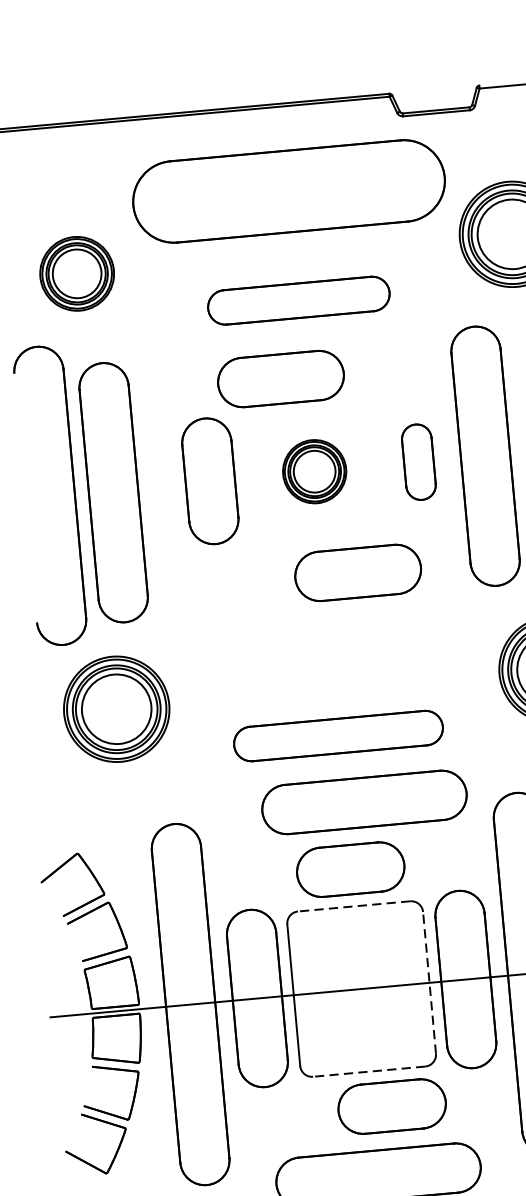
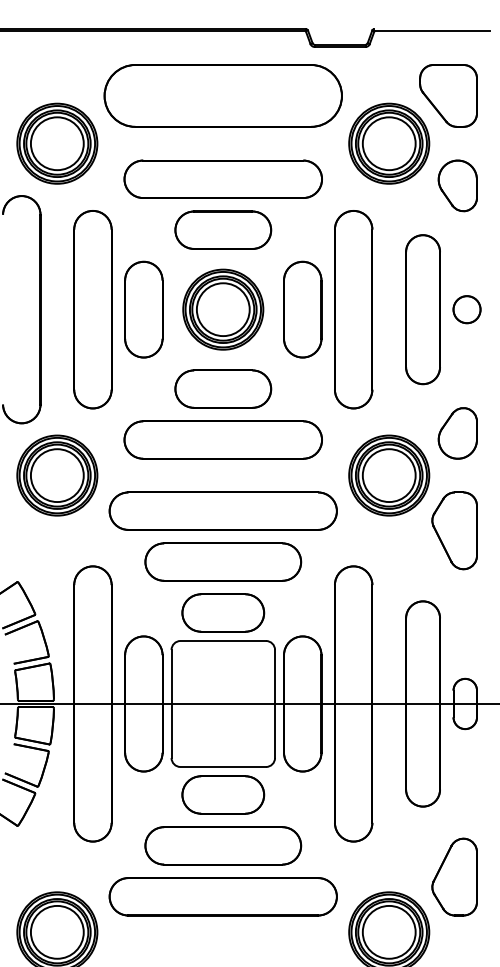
part: (77, 273) -> (57, 143), size x1.43
part: (297, 299) -> (222, 178), size x1.43
part: (281, 378) -> (223, 229), moved
part: (418, 462) -> (302, 309), size x1.67
part: (314, 471) -> (223, 309), size x1.67
part: (113, 492) -> (92, 309), moved
part: (358, 572) -> (223, 388), moved
part: (329, 642) -> (222, 439), added
part: (337, 735) -> (222, 510), size x1.43
part: (364, 801) -> (223, 561), moved
line: (354, 907) -> (223, 641), dashed -> solid
line: (430, 982) -> (275, 703), dashed -> solid
line: (369, 1070) -> (223, 766), dashed -> solid
part: (392, 1105) -> (223, 794), moved

